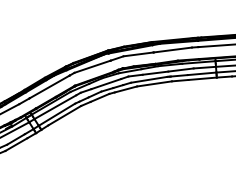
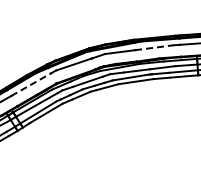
line: (173, 49) -> (155, 47), solid -> dashed
line: (50, 86) -> (32, 84), solid -> dashed

